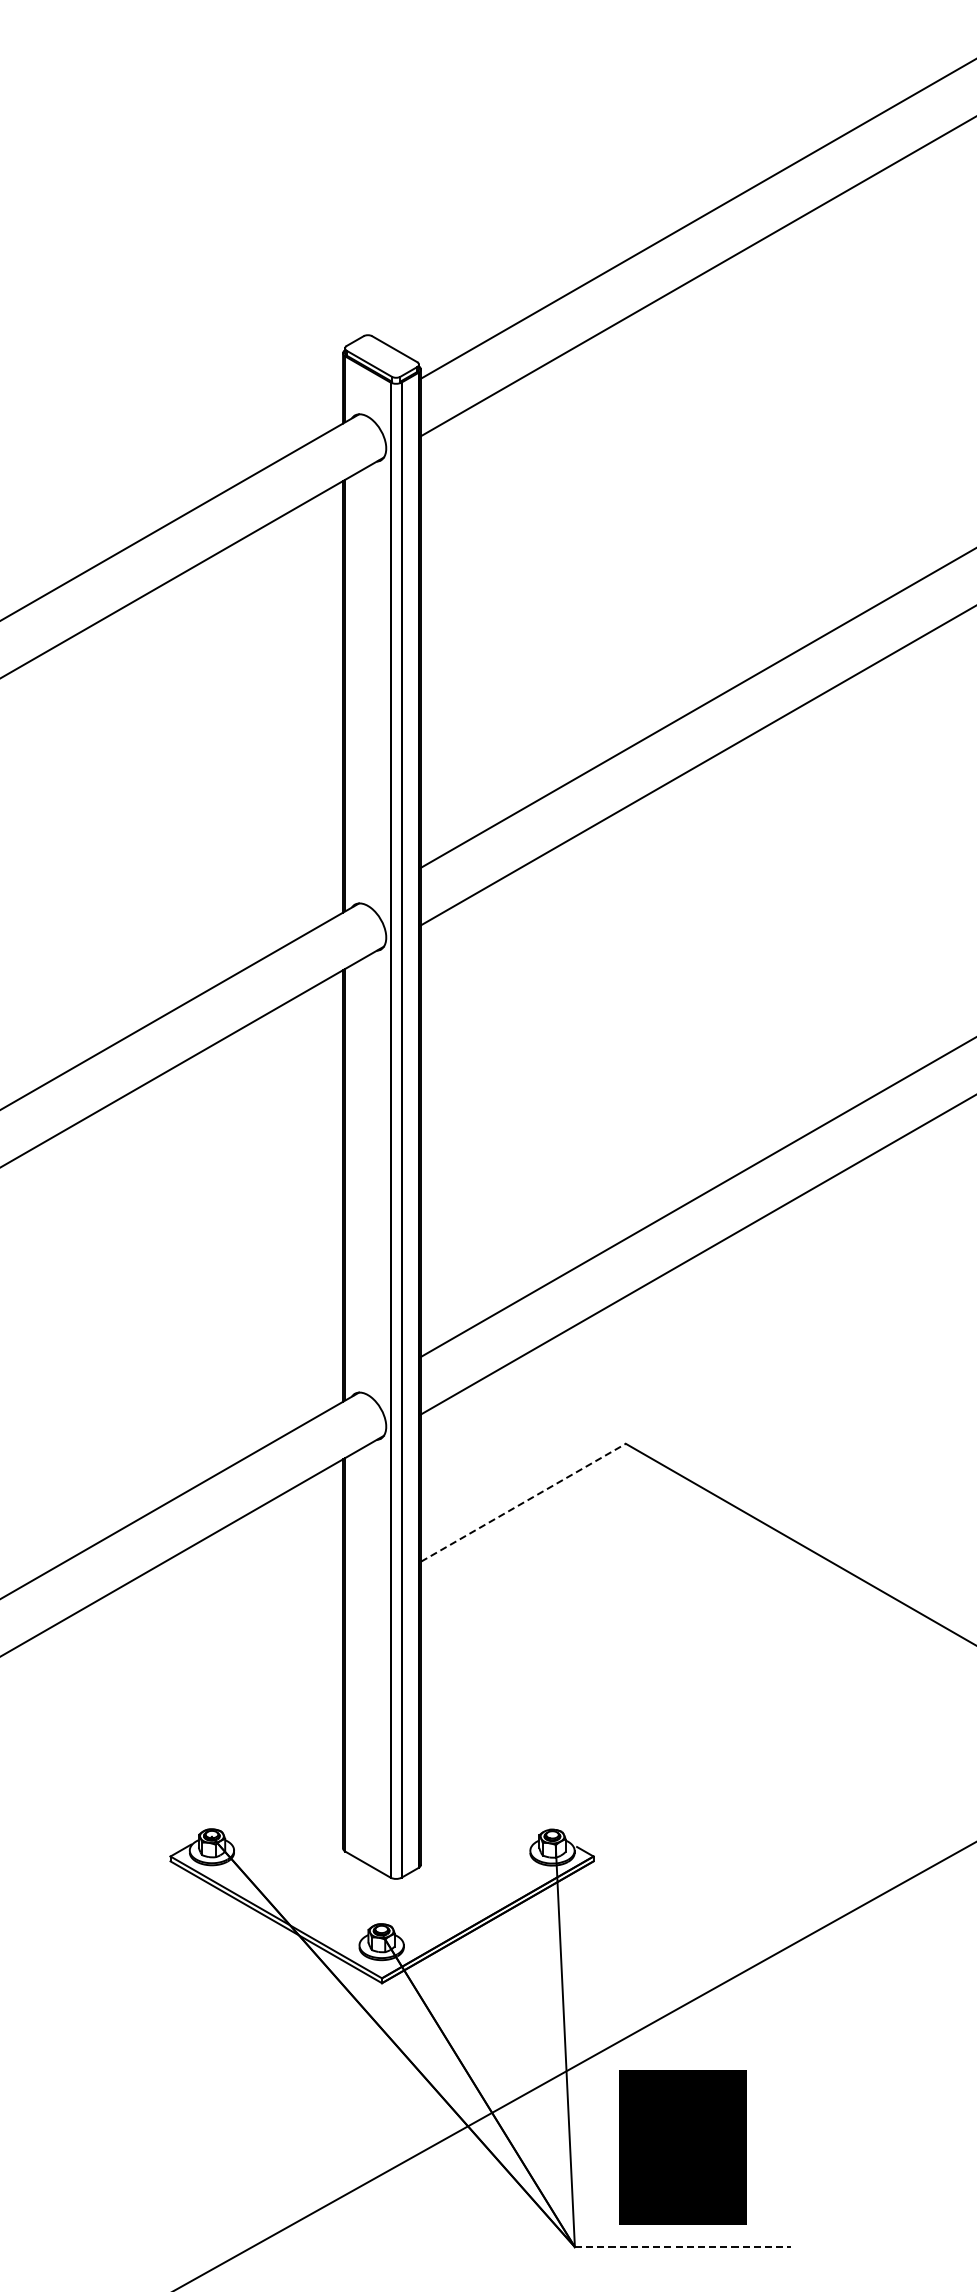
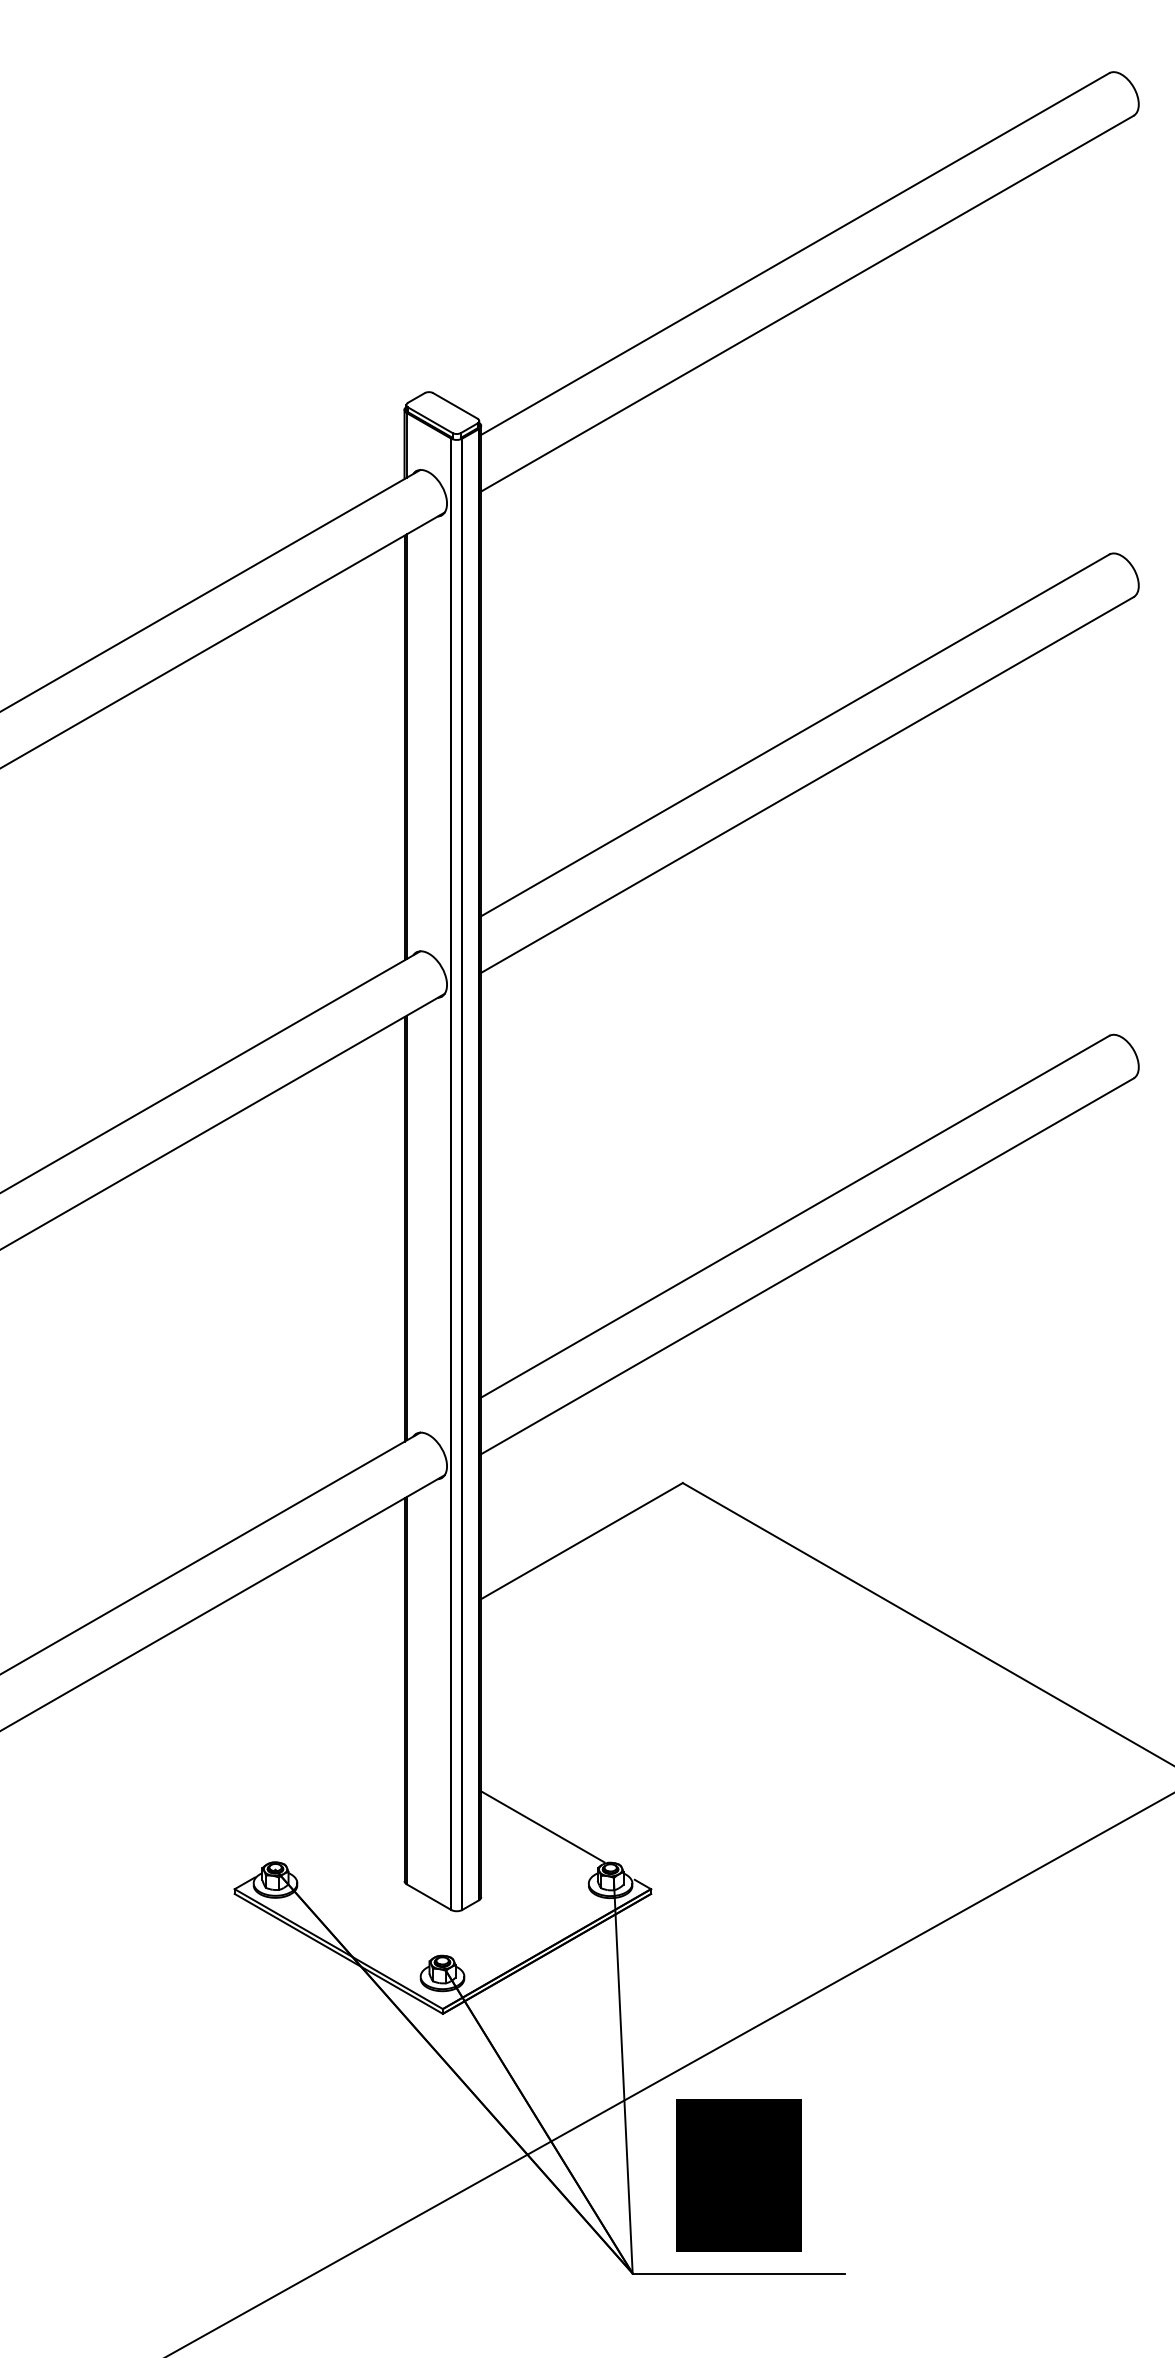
line: (523, 1502) -> (582, 1540), dashed -> solid
line: (483, 1792) -> (542, 1826), added
line: (683, 2247) -> (739, 2273), dashed -> solid

